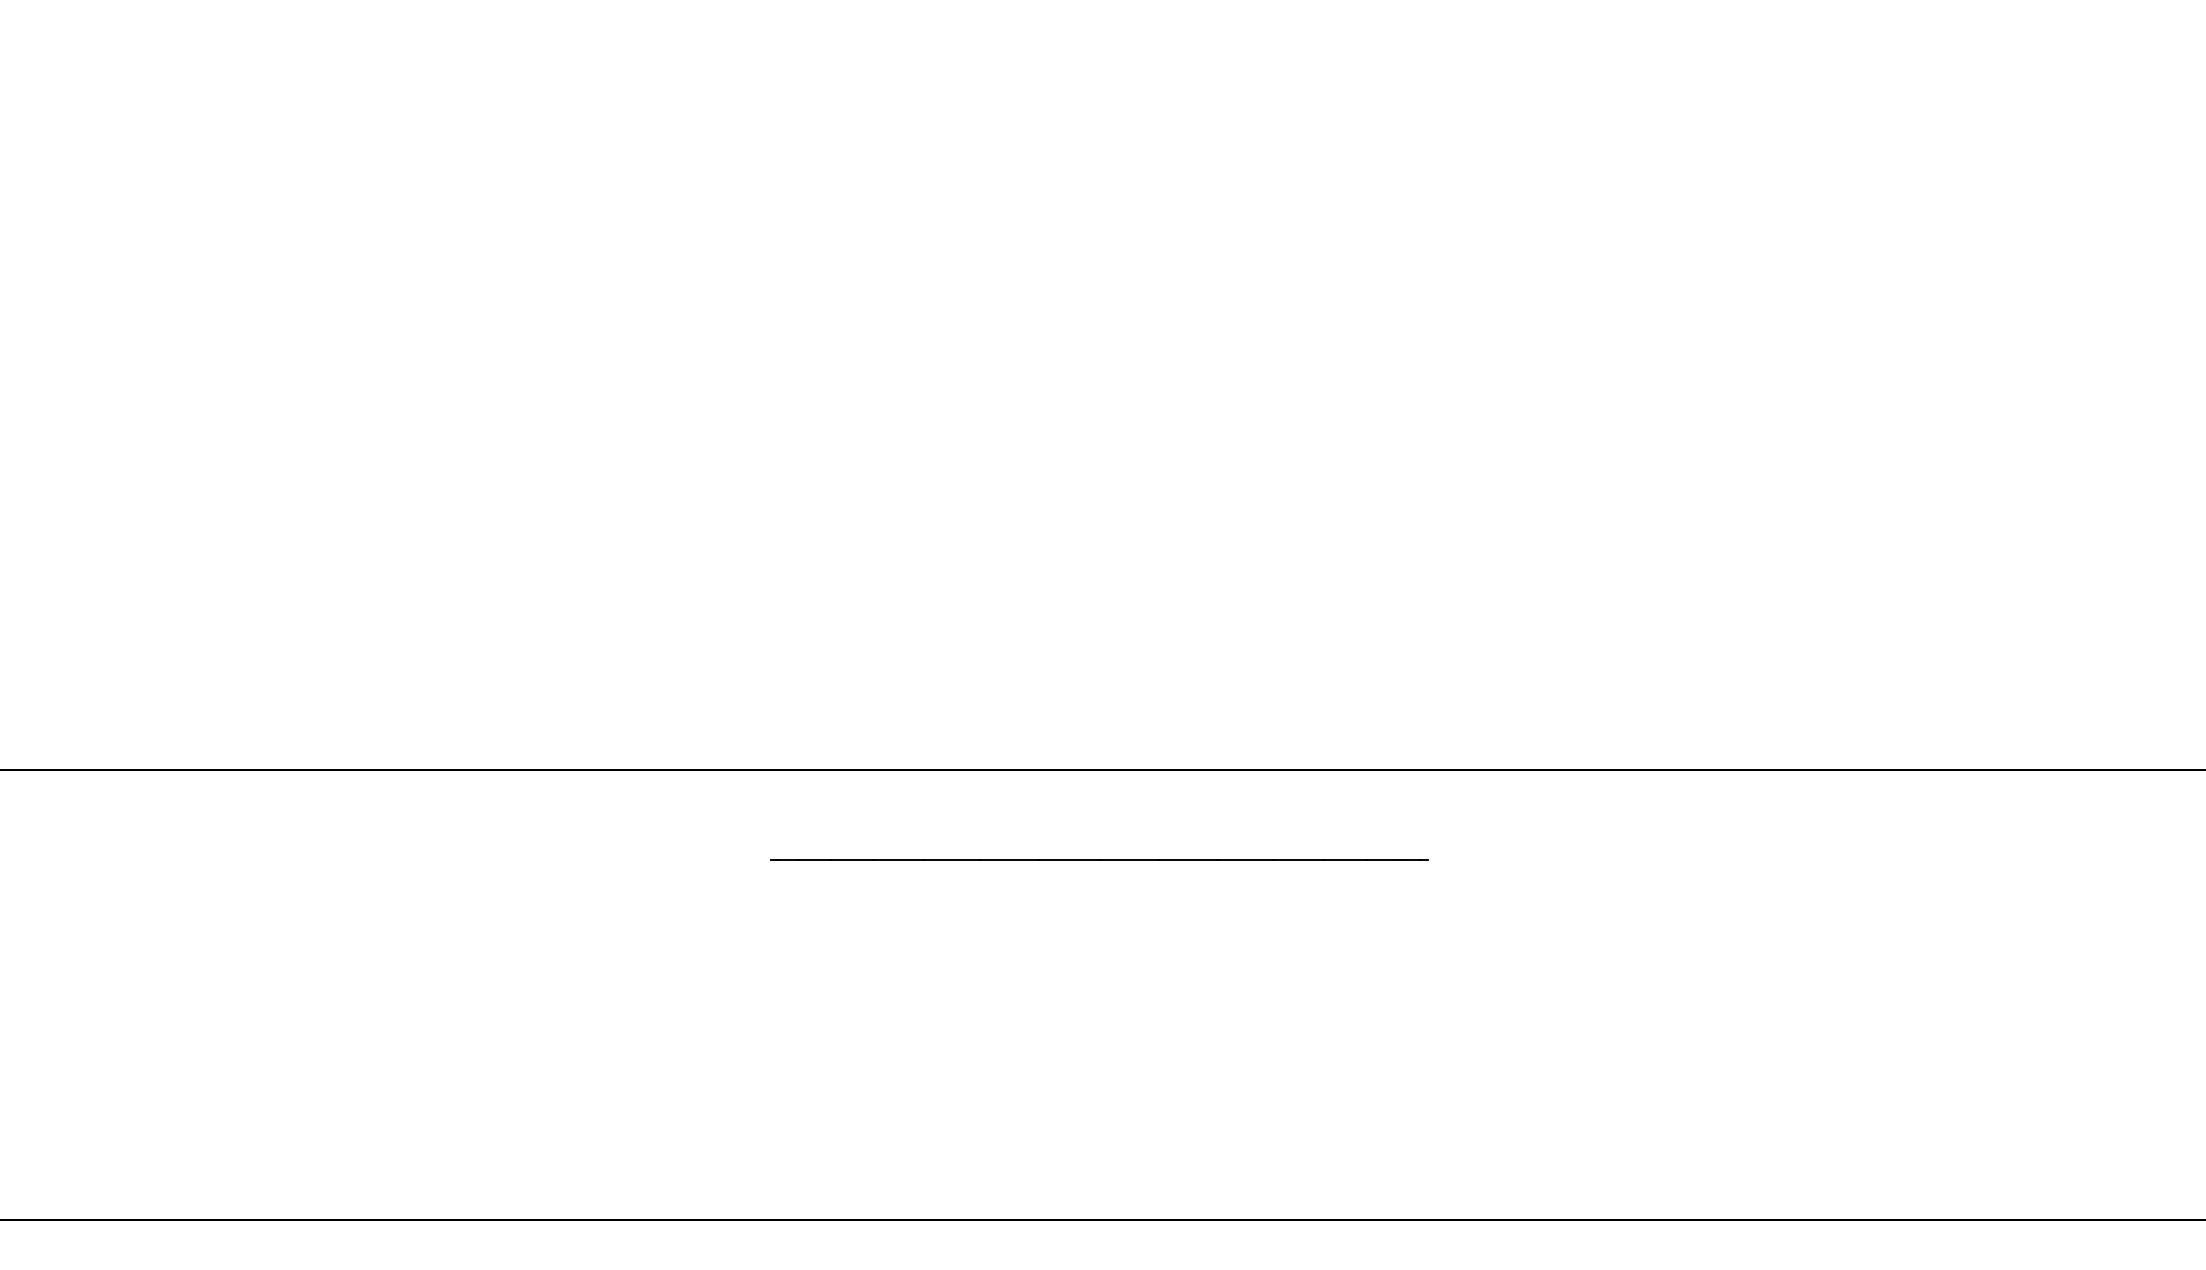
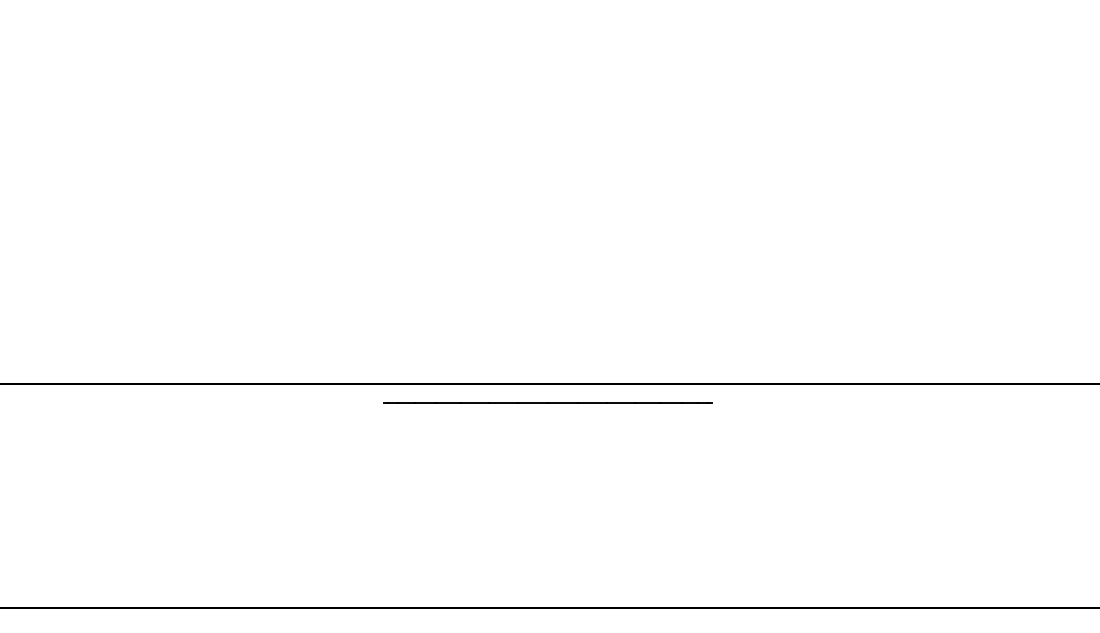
line: (1097, 859) -> (547, 402), moved

